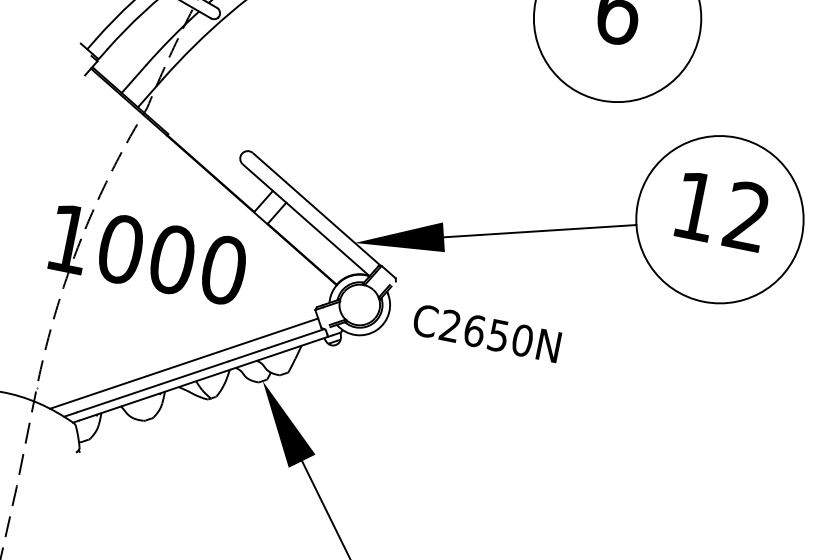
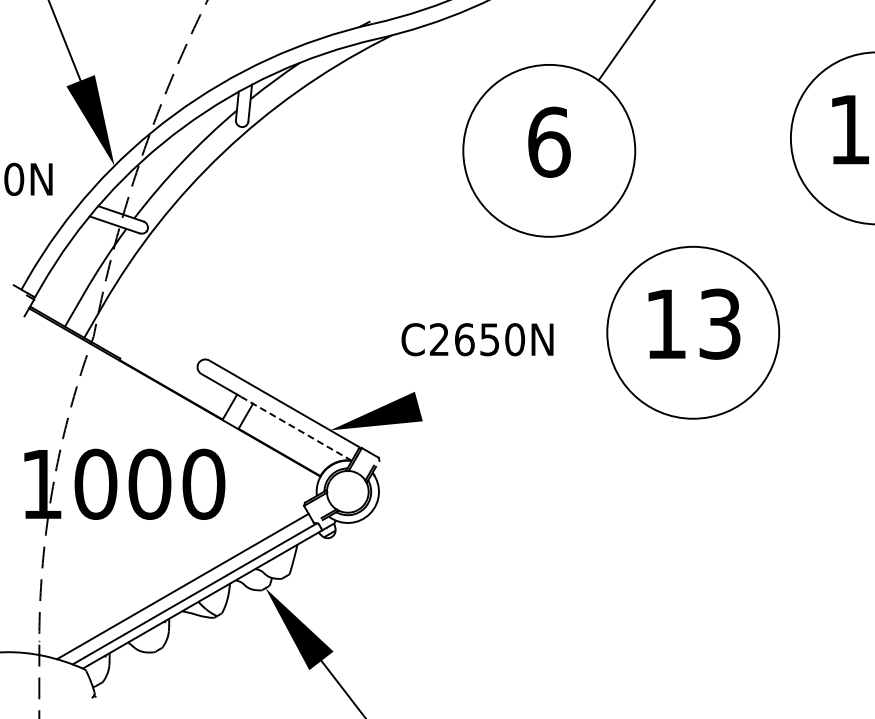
text: (746, 215) -> (719, 323), 12 -> 13
line: (540, 230) -> (514, 380), removed
line: (323, 234) -> (296, 428), solid -> dashed
text: (486, 333) -> (477, 339), moved

